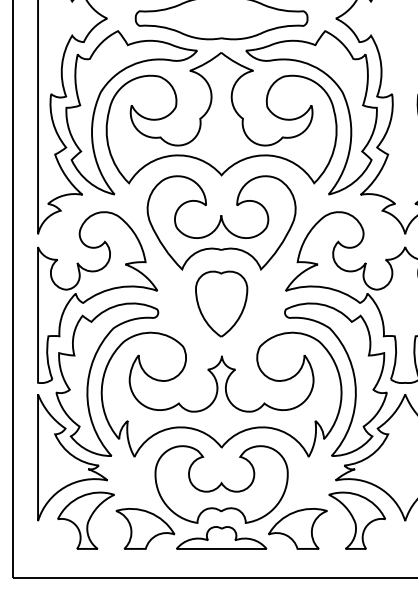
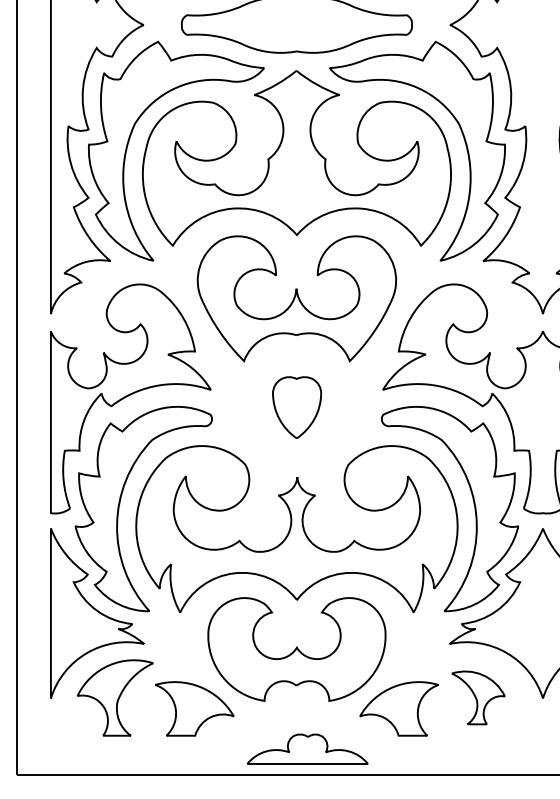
part: (221, 303) -> (296, 406), size x0.7
part: (356, 520) -> (477, 697), size x0.7
part: (221, 537) -> (307, 748), moved

